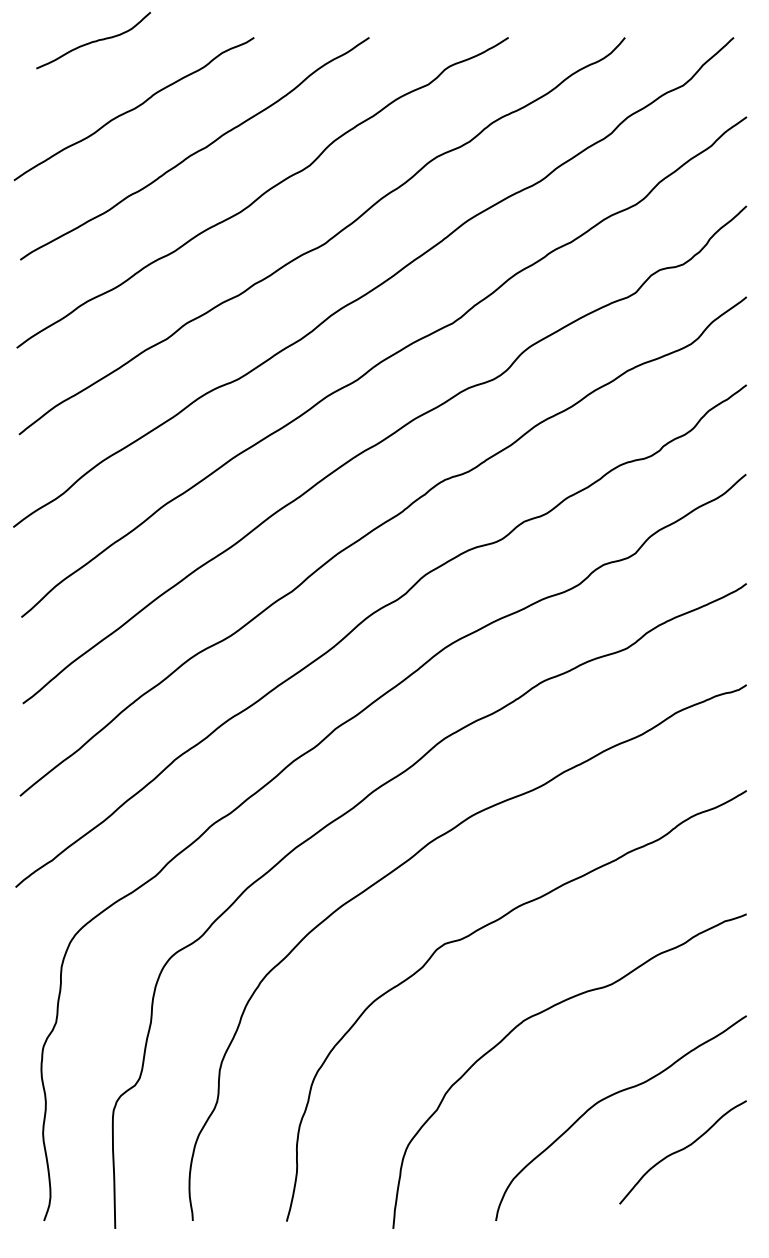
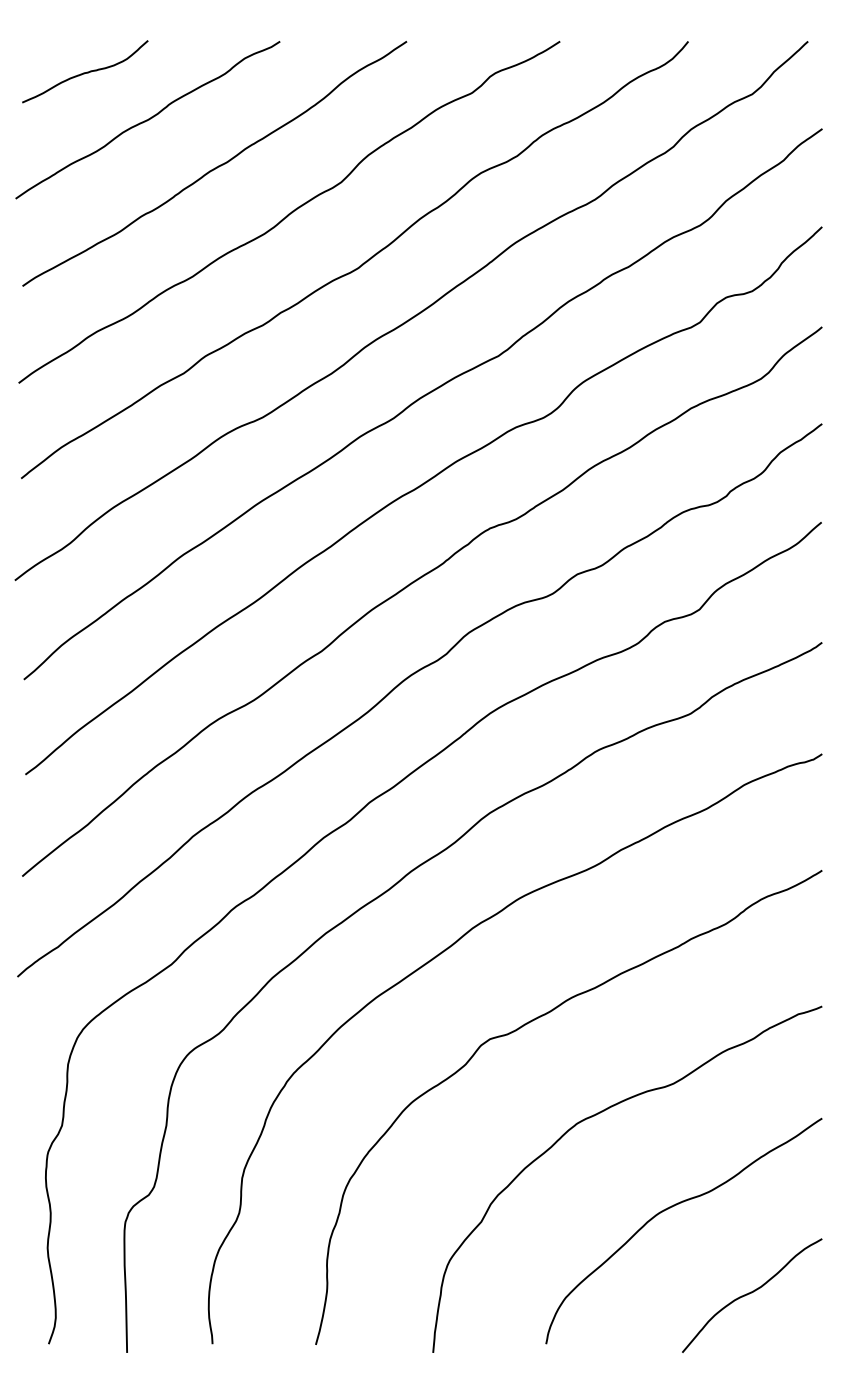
curve: (93, 41) -> (85, 72), moved
curve: (682, 1150) -> (751, 1293), moved

